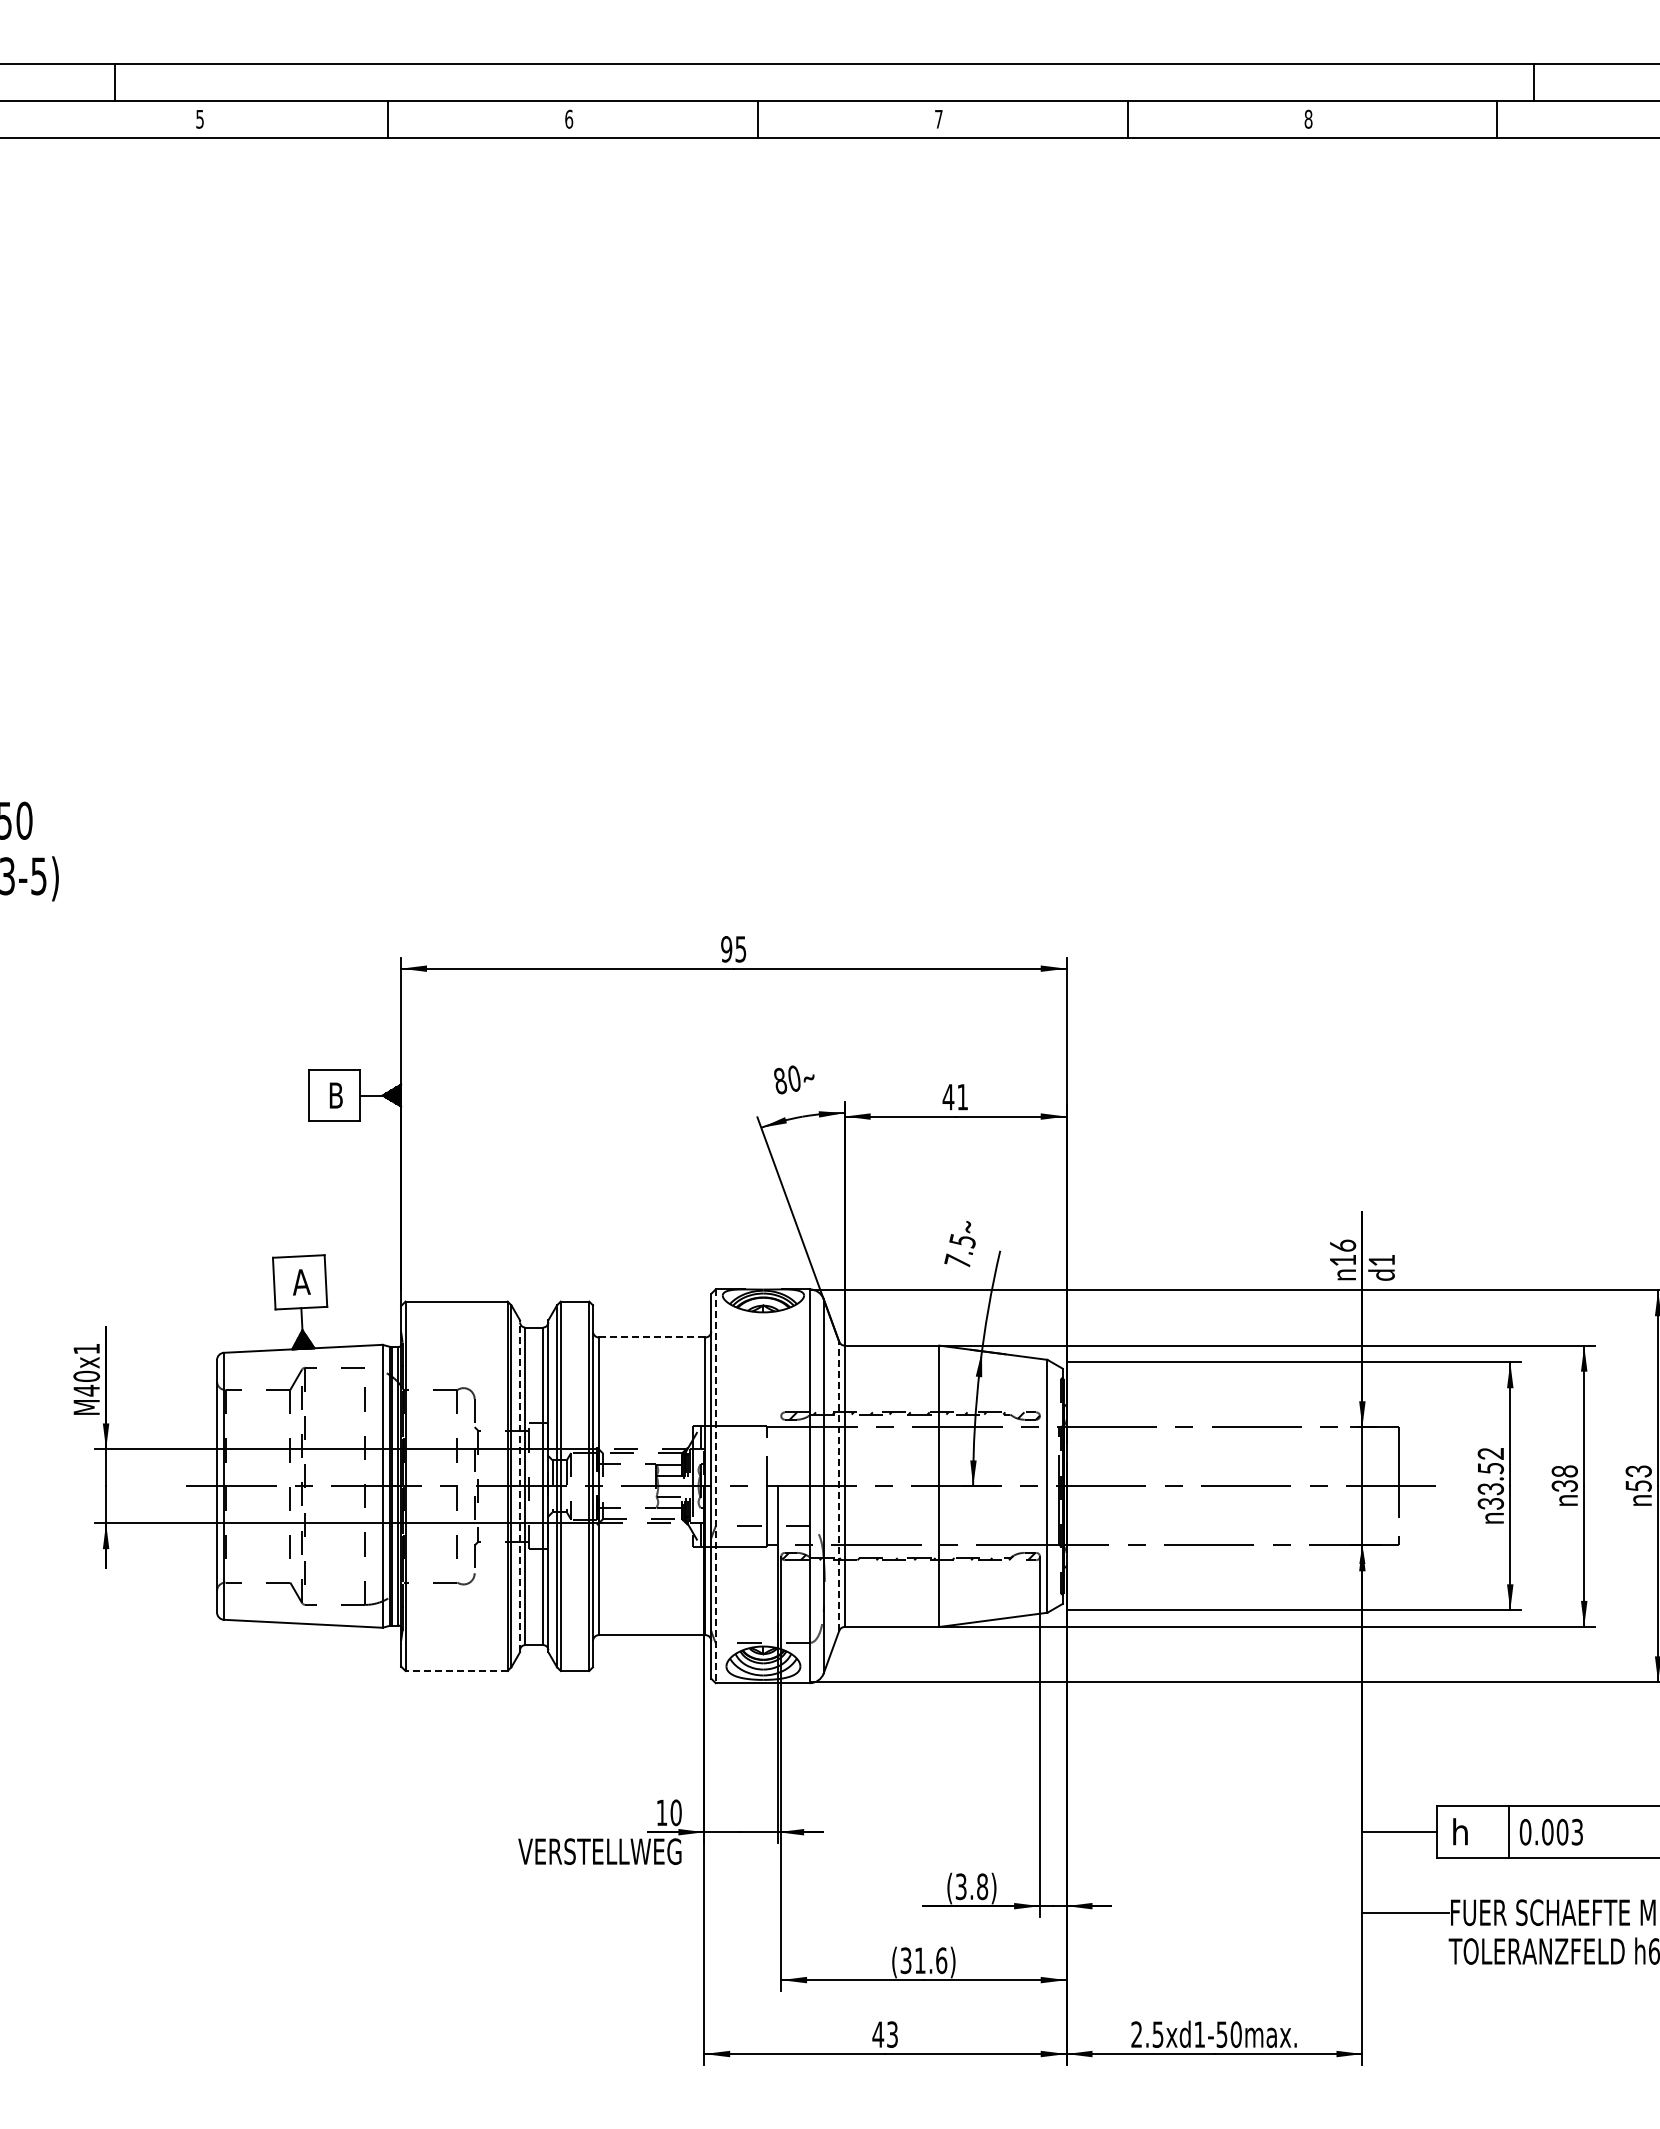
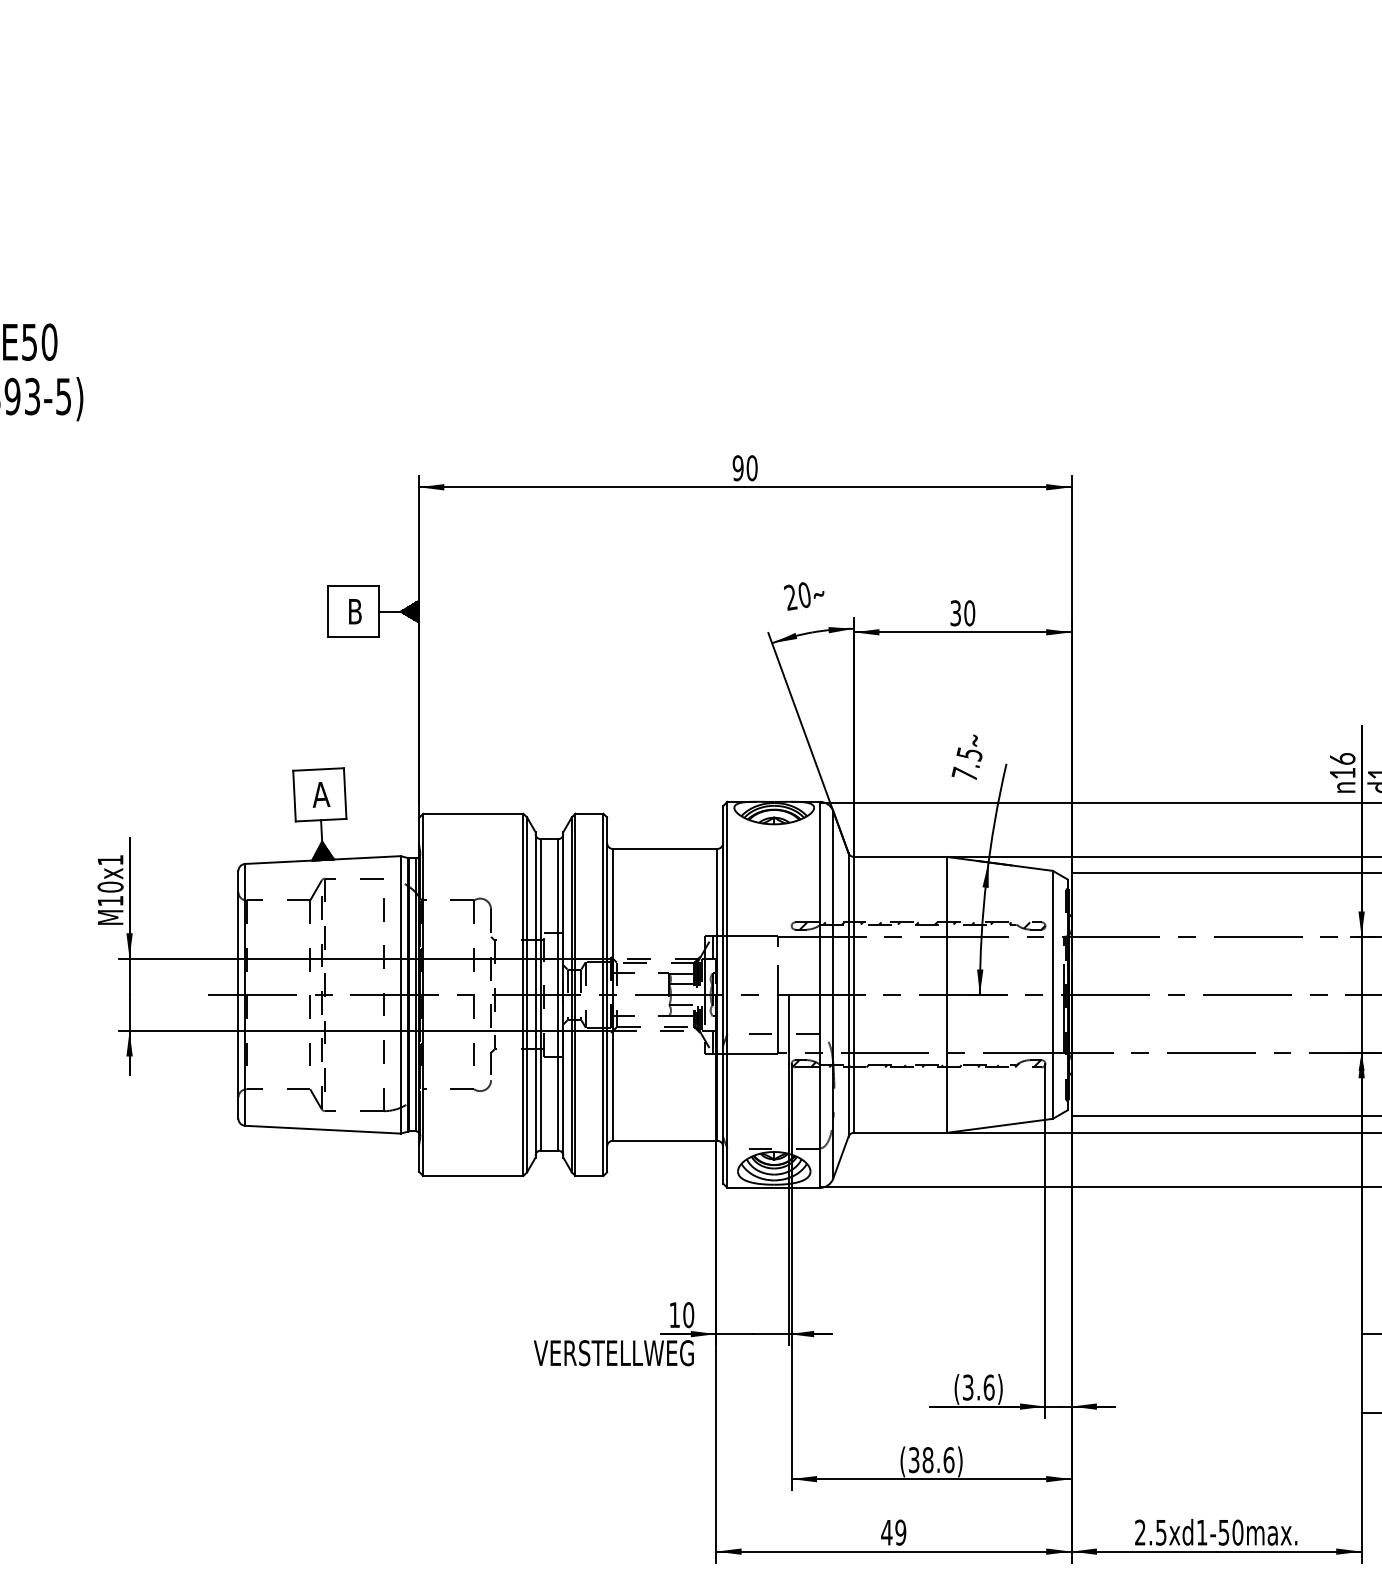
text: (740, 949) -> (751, 468), 95 -> 90
text: (780, 1080) -> (790, 596), 80 -> 20
text: (955, 1096) -> (962, 612), 41 -> 30
line: (651, 1337) -> (664, 848), dashed -> solid
text: (86, 1390) -> (110, 900), M40x1 -> M10x1
line: (520, 1486) -> (536, 995), dashed -> solid
line: (715, 1486) -> (727, 995), dashed -> solid
line: (839, 1486) -> (848, 995), dashed -> solid
line: (456, 1670) -> (473, 1175), dashed -> solid
text: (982, 1886) -> (989, 1387), (3.8) -> (3.6)
text: (919, 1960) -> (927, 1459), (31.6) -> (38.6)
text: (892, 2034) -> (900, 1532), 43 -> 49

